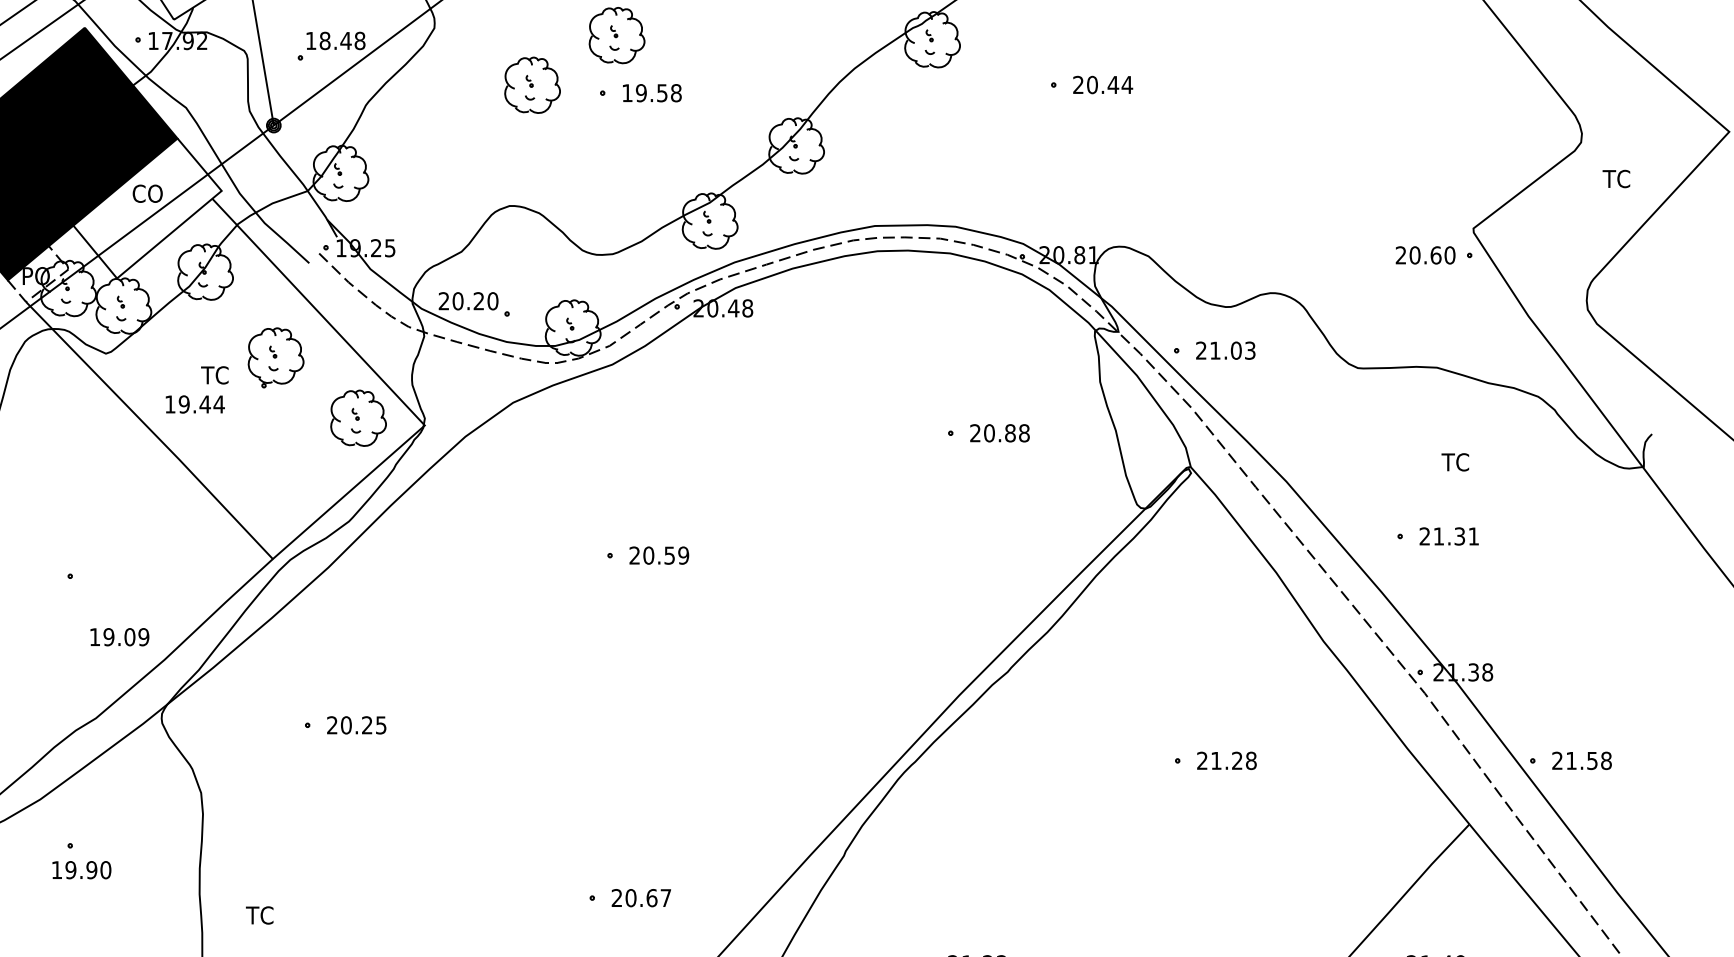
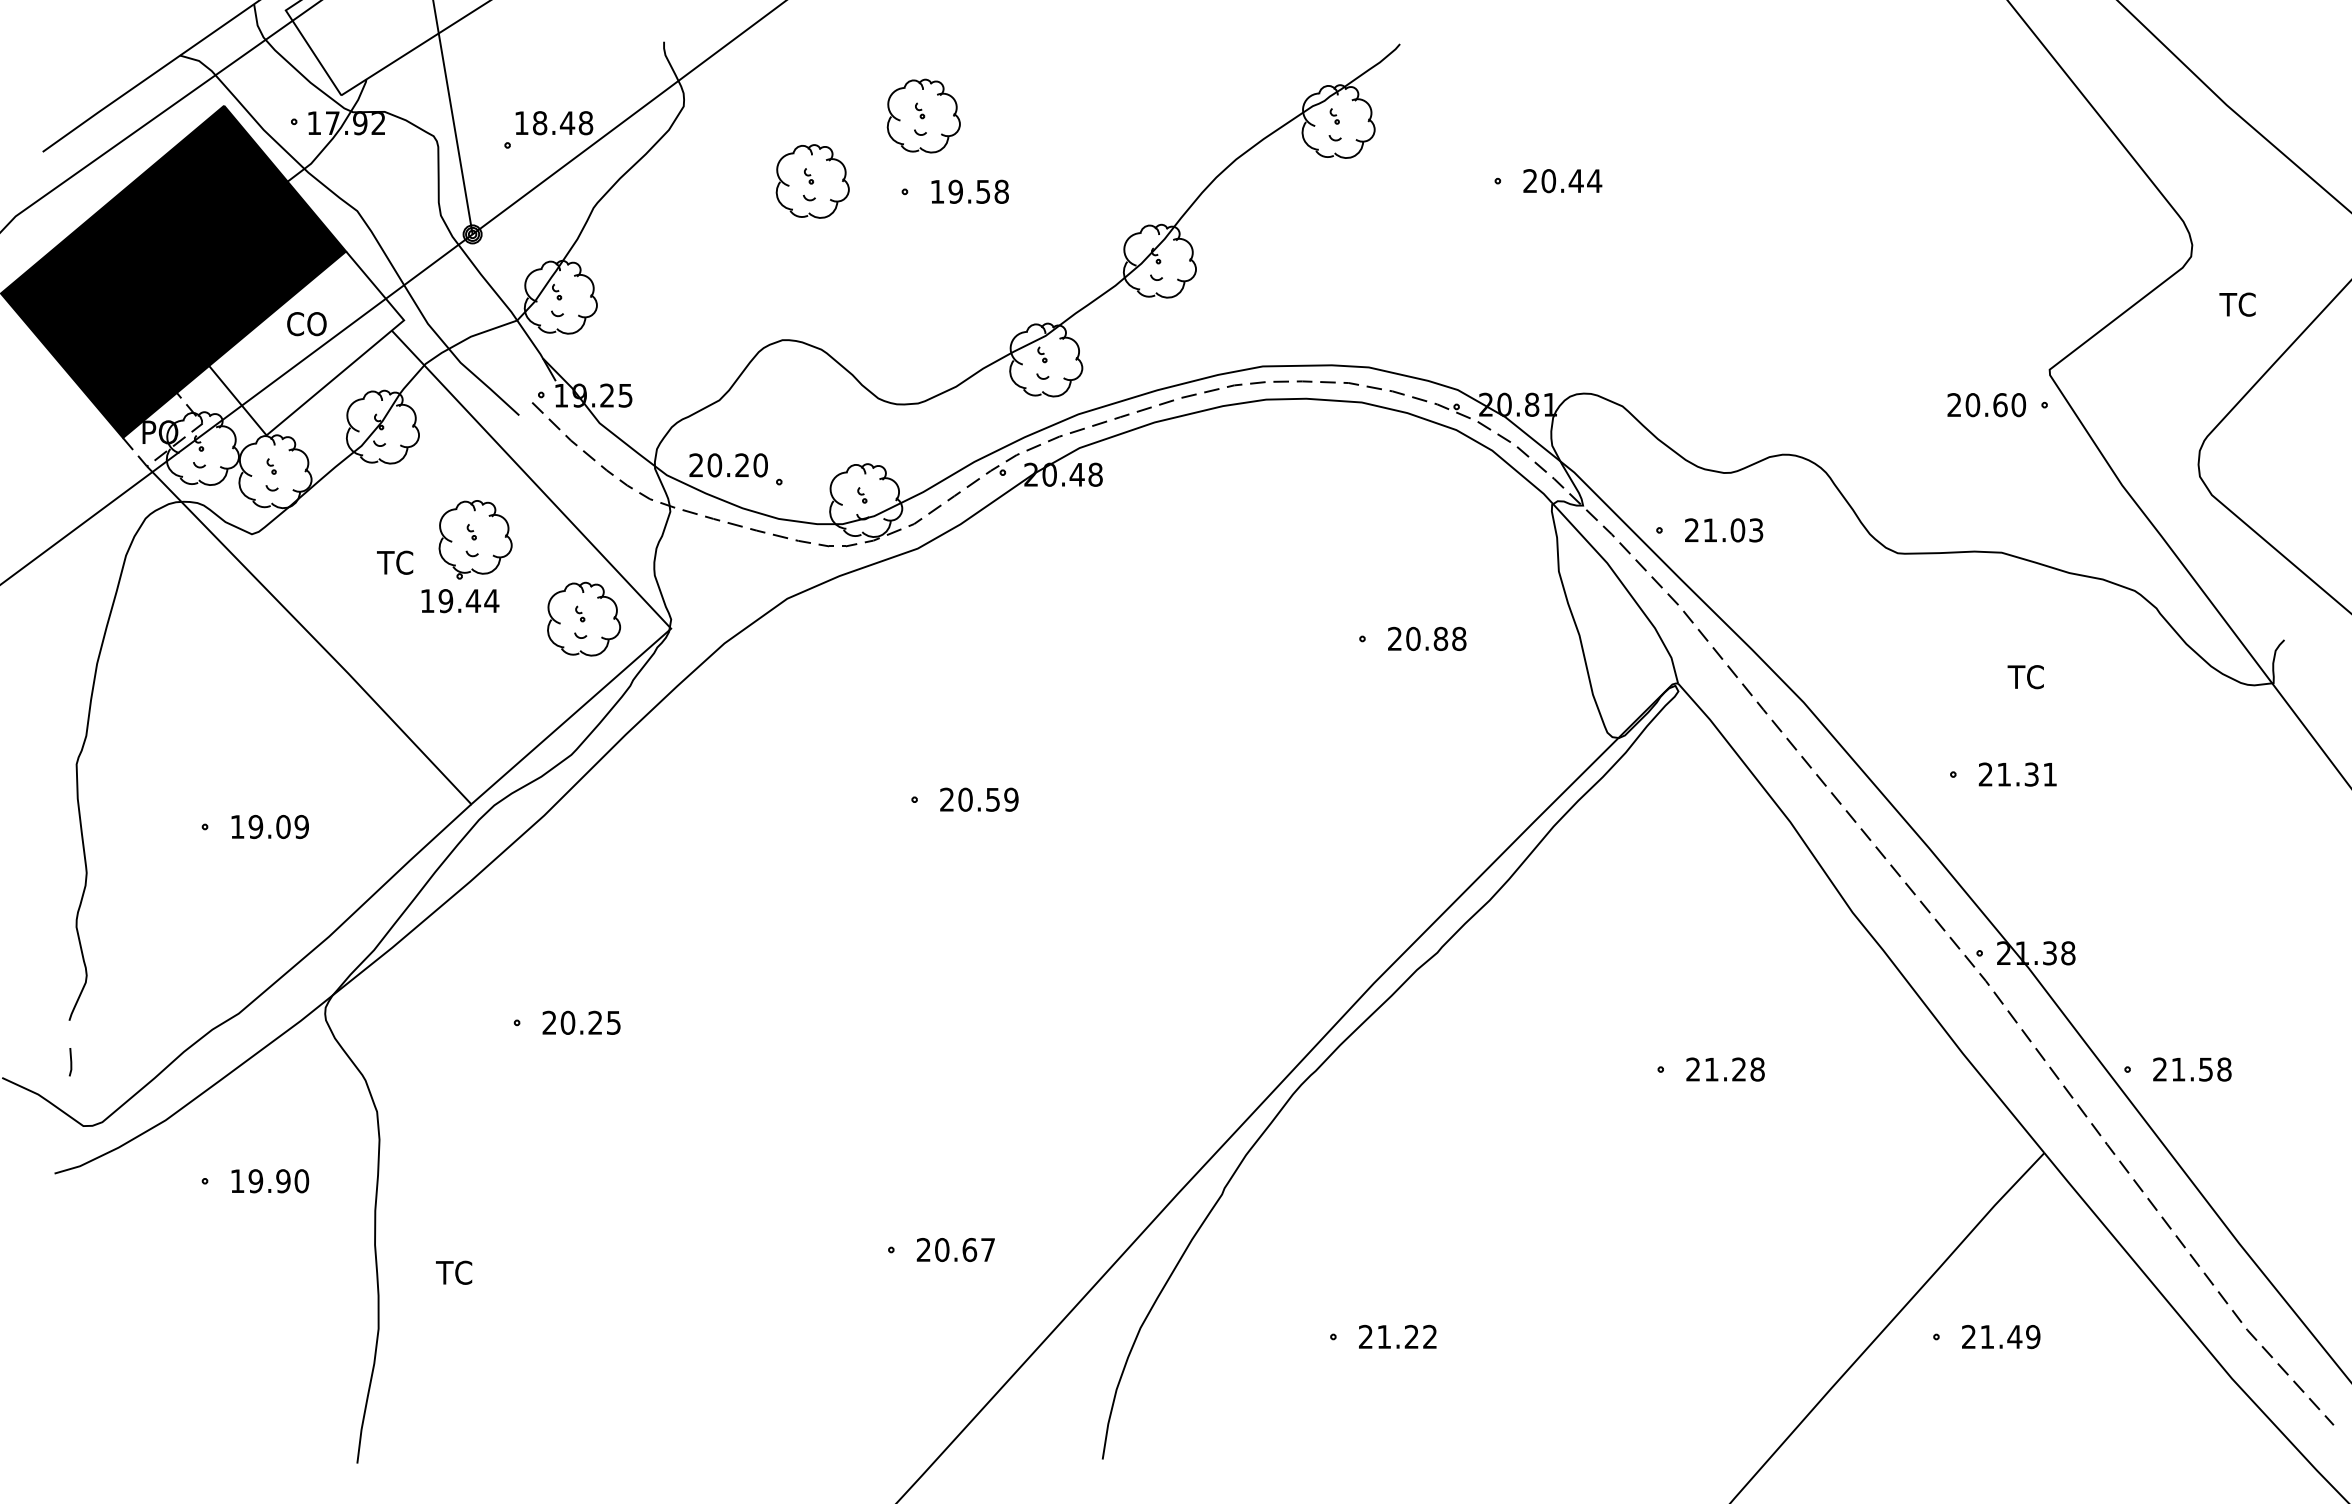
text: (195, 404) -> (460, 601), moved
text: (119, 636) -> (269, 826), moved
text: (82, 870) -> (270, 1181), moved

